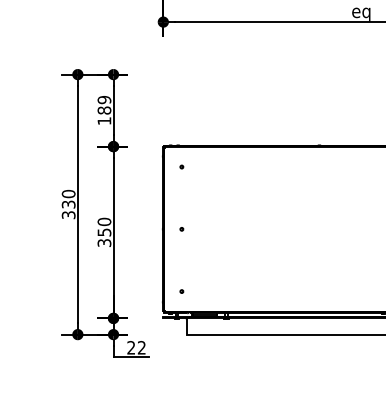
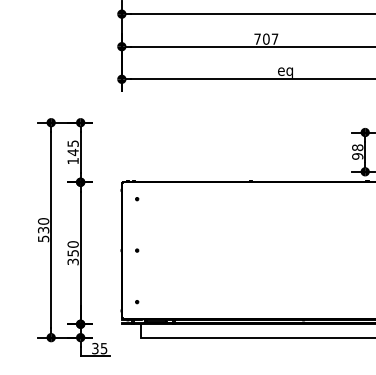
text: (103, 105) -> (72, 148), 189 -> 145
text: (67, 214) -> (42, 238), 330 -> 530
text: (136, 347) -> (99, 348), 22 -> 35

